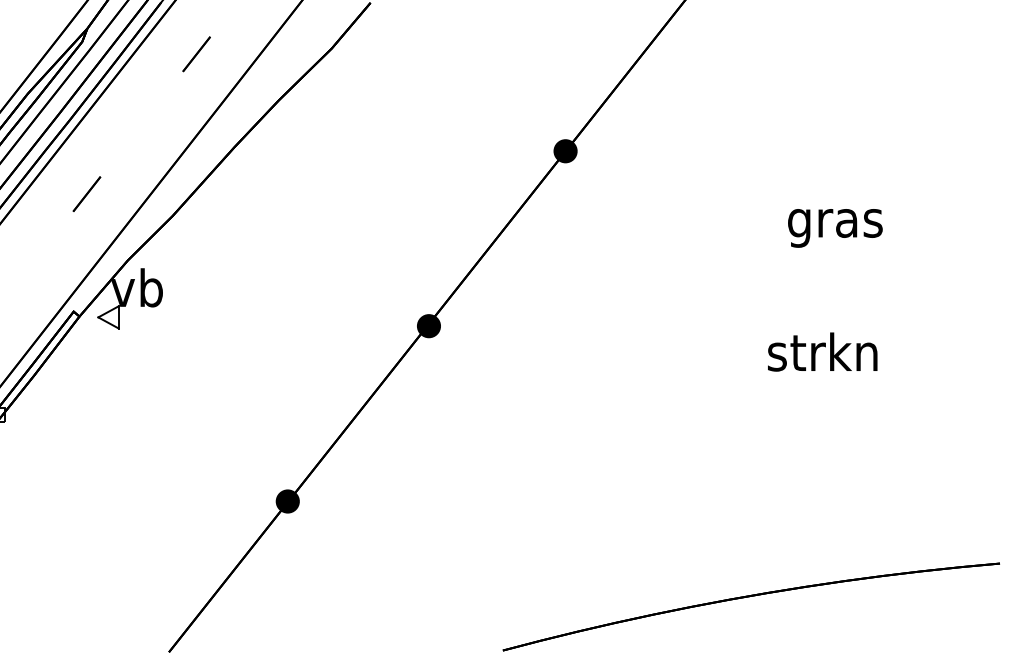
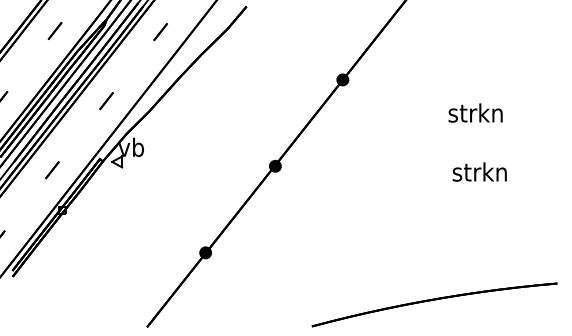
text: (834, 223) -> (475, 115), gras -> strkn
text: (822, 350) -> (479, 171), moved

